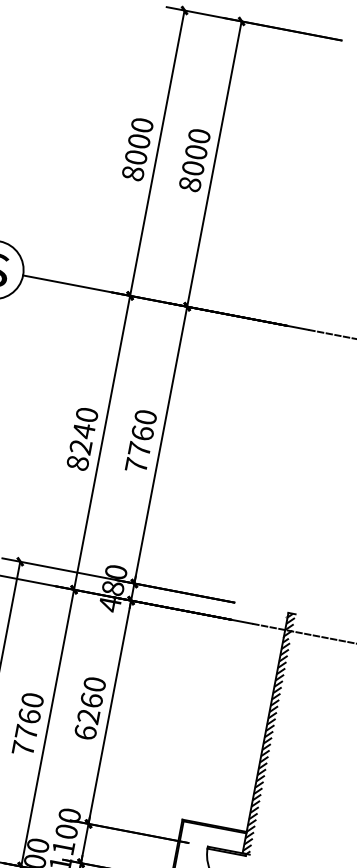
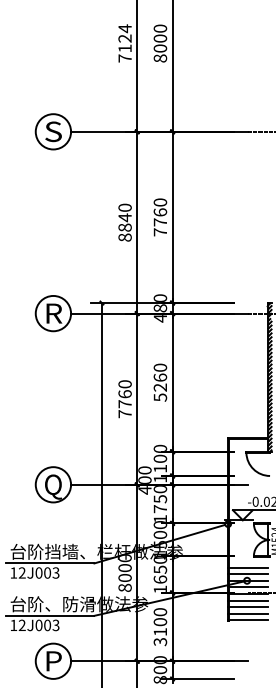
text: (136, 149) -> (124, 43), 8000 -> 7124
text: (79, 446) -> (124, 227), 8240 -> 8840
text: (85, 732) -> (160, 397), 6260 -> 5260

